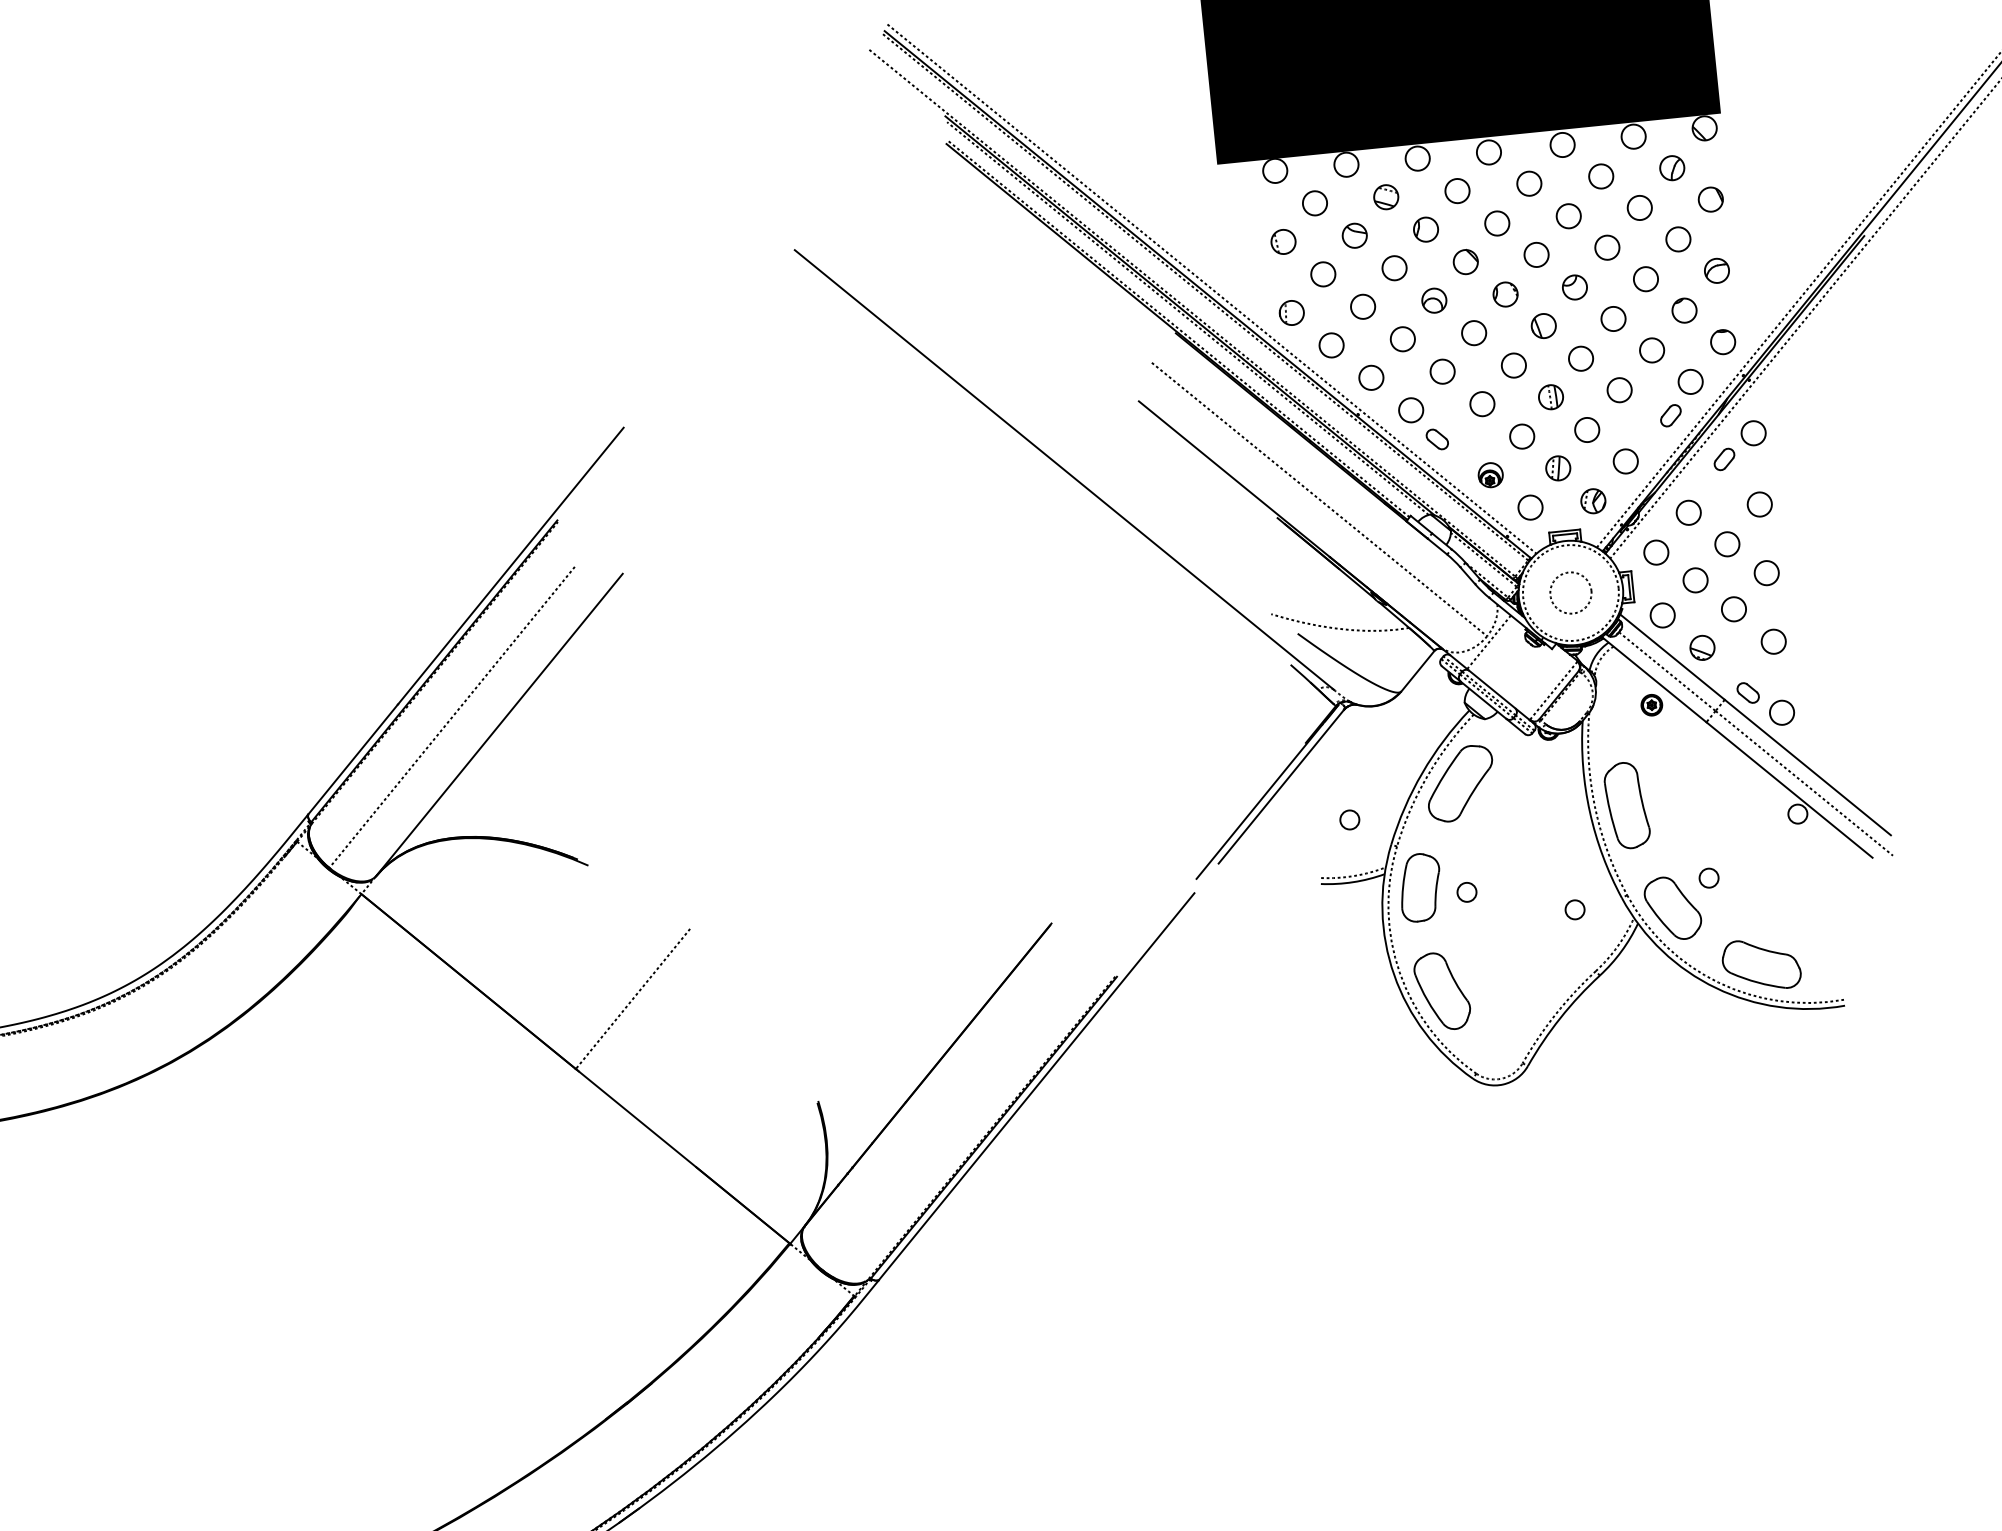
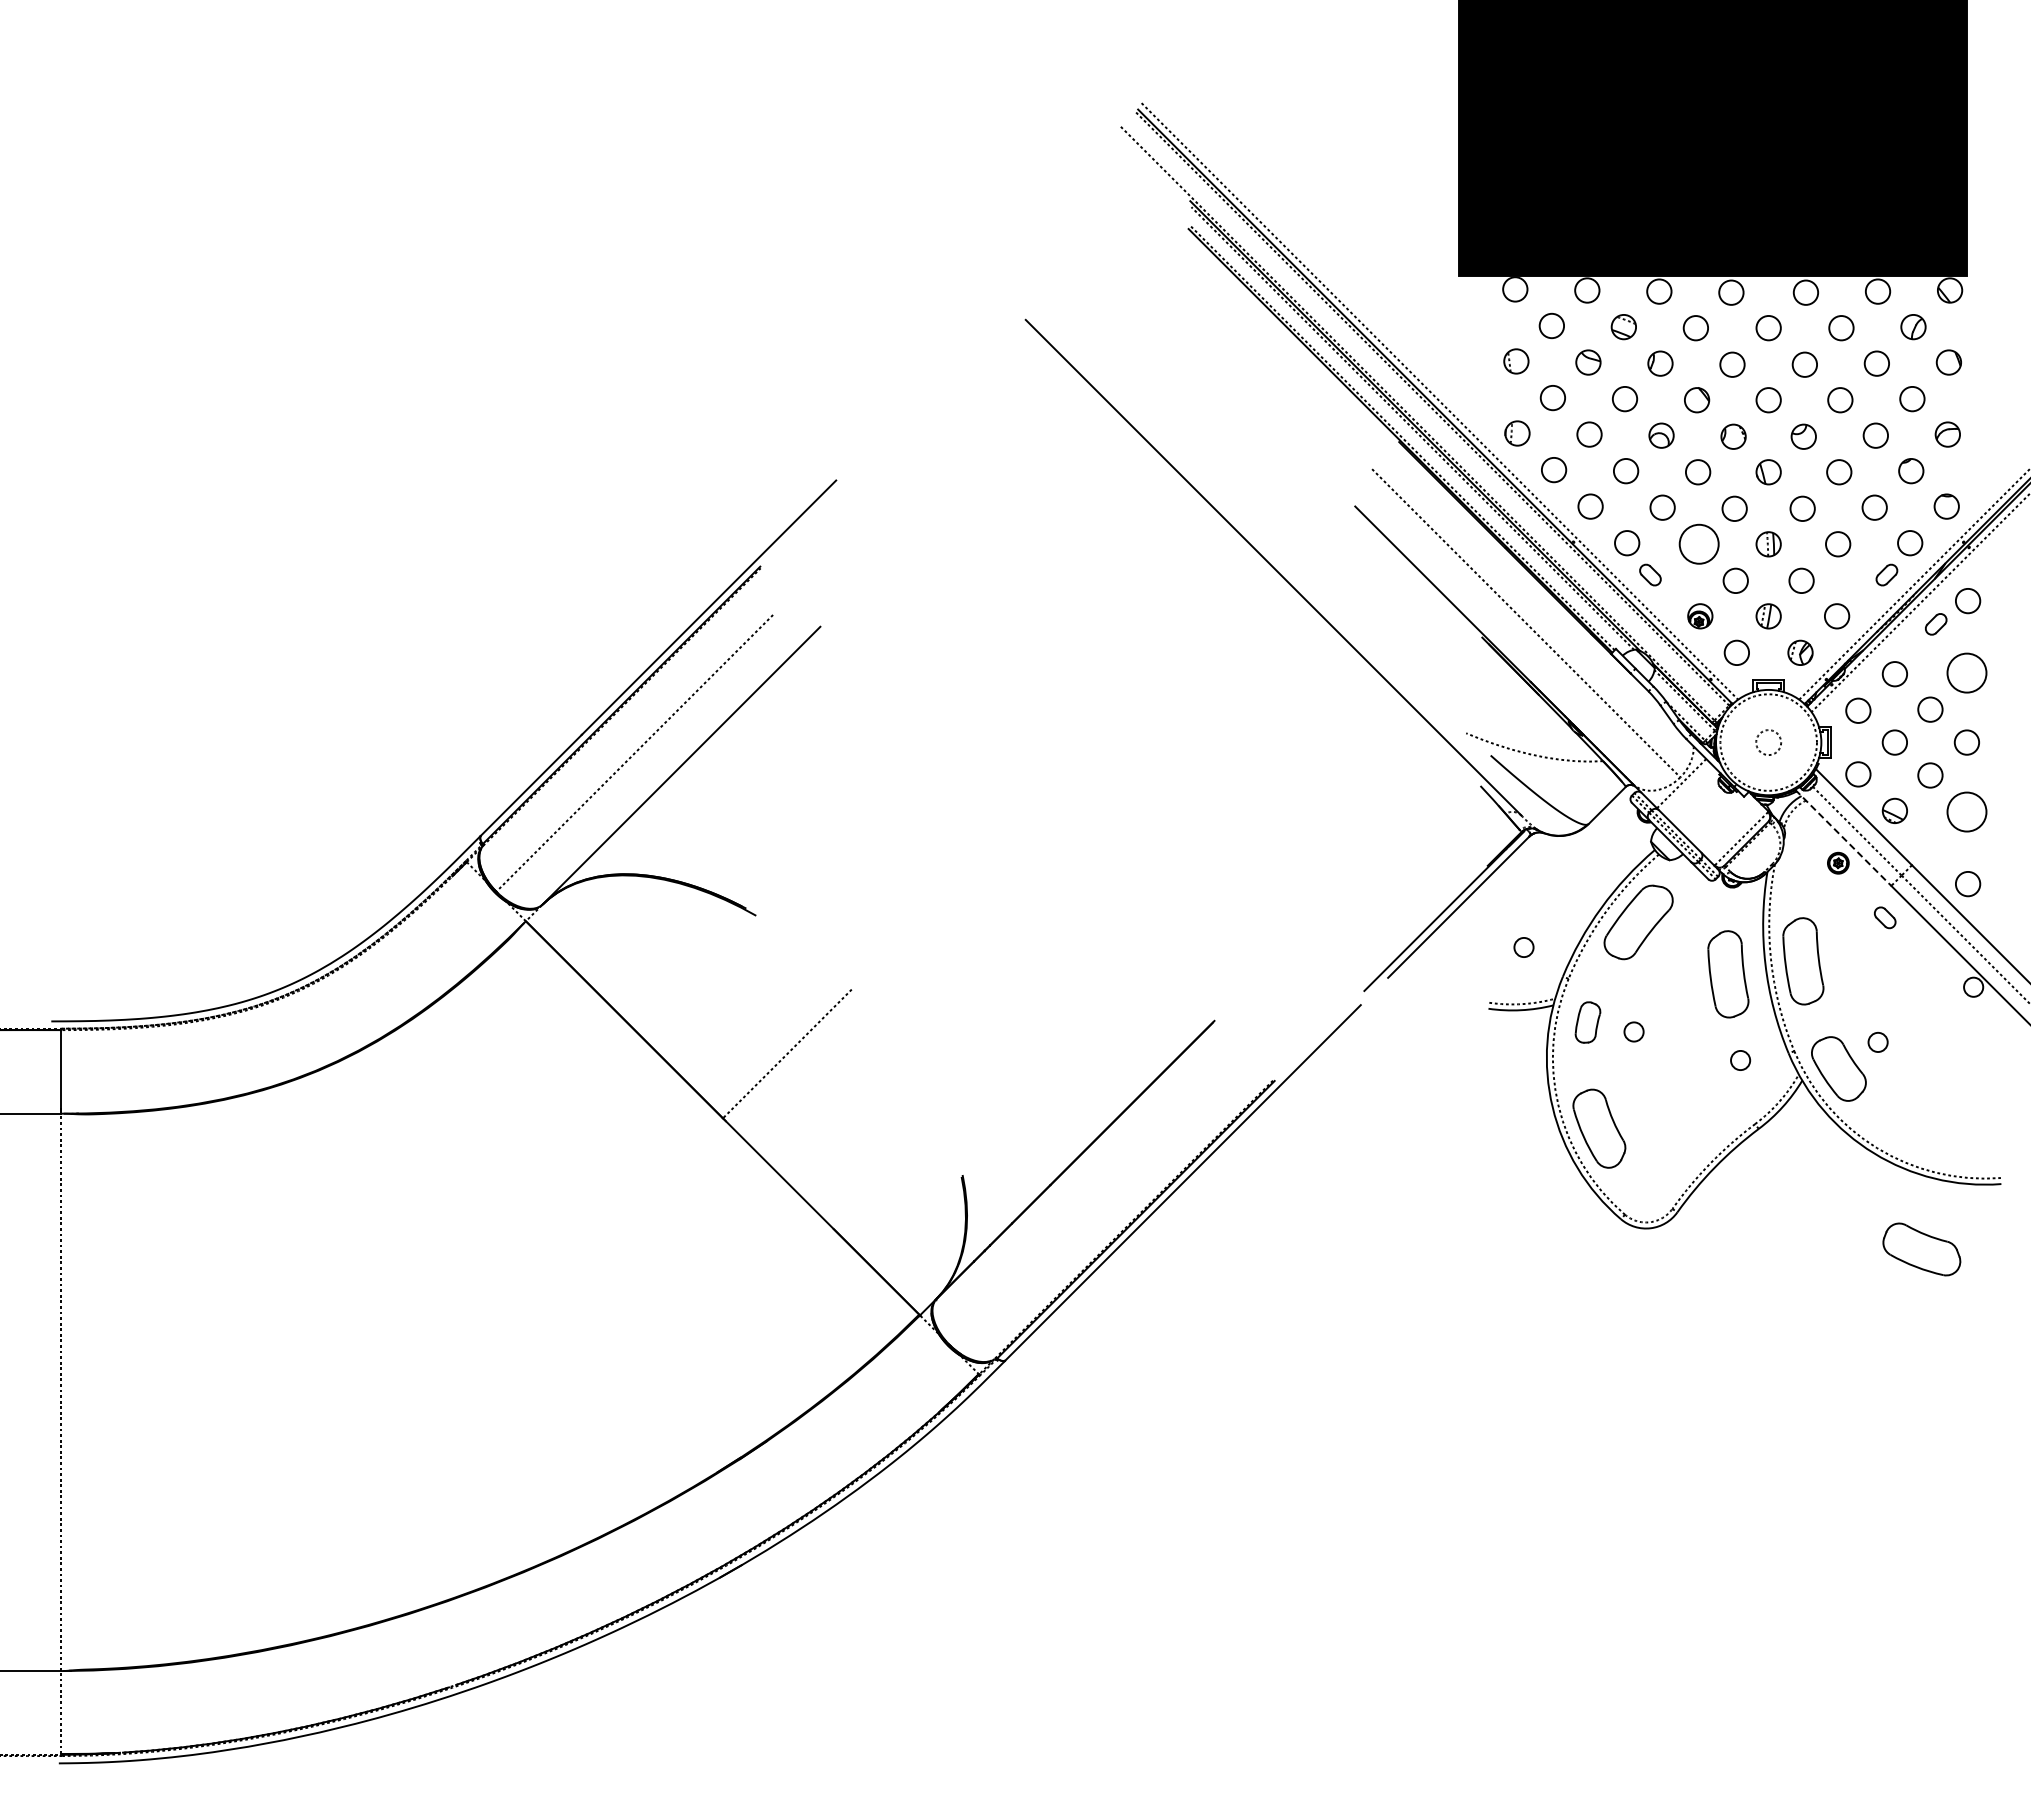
circle: (1482, 404) -> (1699, 544), size x1.6
circle: (1759, 503) -> (1966, 672), size x1.6
circle: (1570, 592) -> (1768, 742), size x0.6
circle: (1773, 641) -> (1966, 811), size x1.6
line: (1654, 679) -> (1843, 837), solid -> dashed
part: (1748, 692) -> (1885, 917), moved
part: (1554, 826) -> (1728, 974), added
part: (1420, 887) -> (1587, 1022), size x0.6
part: (1761, 964) -> (1921, 1249), moved

